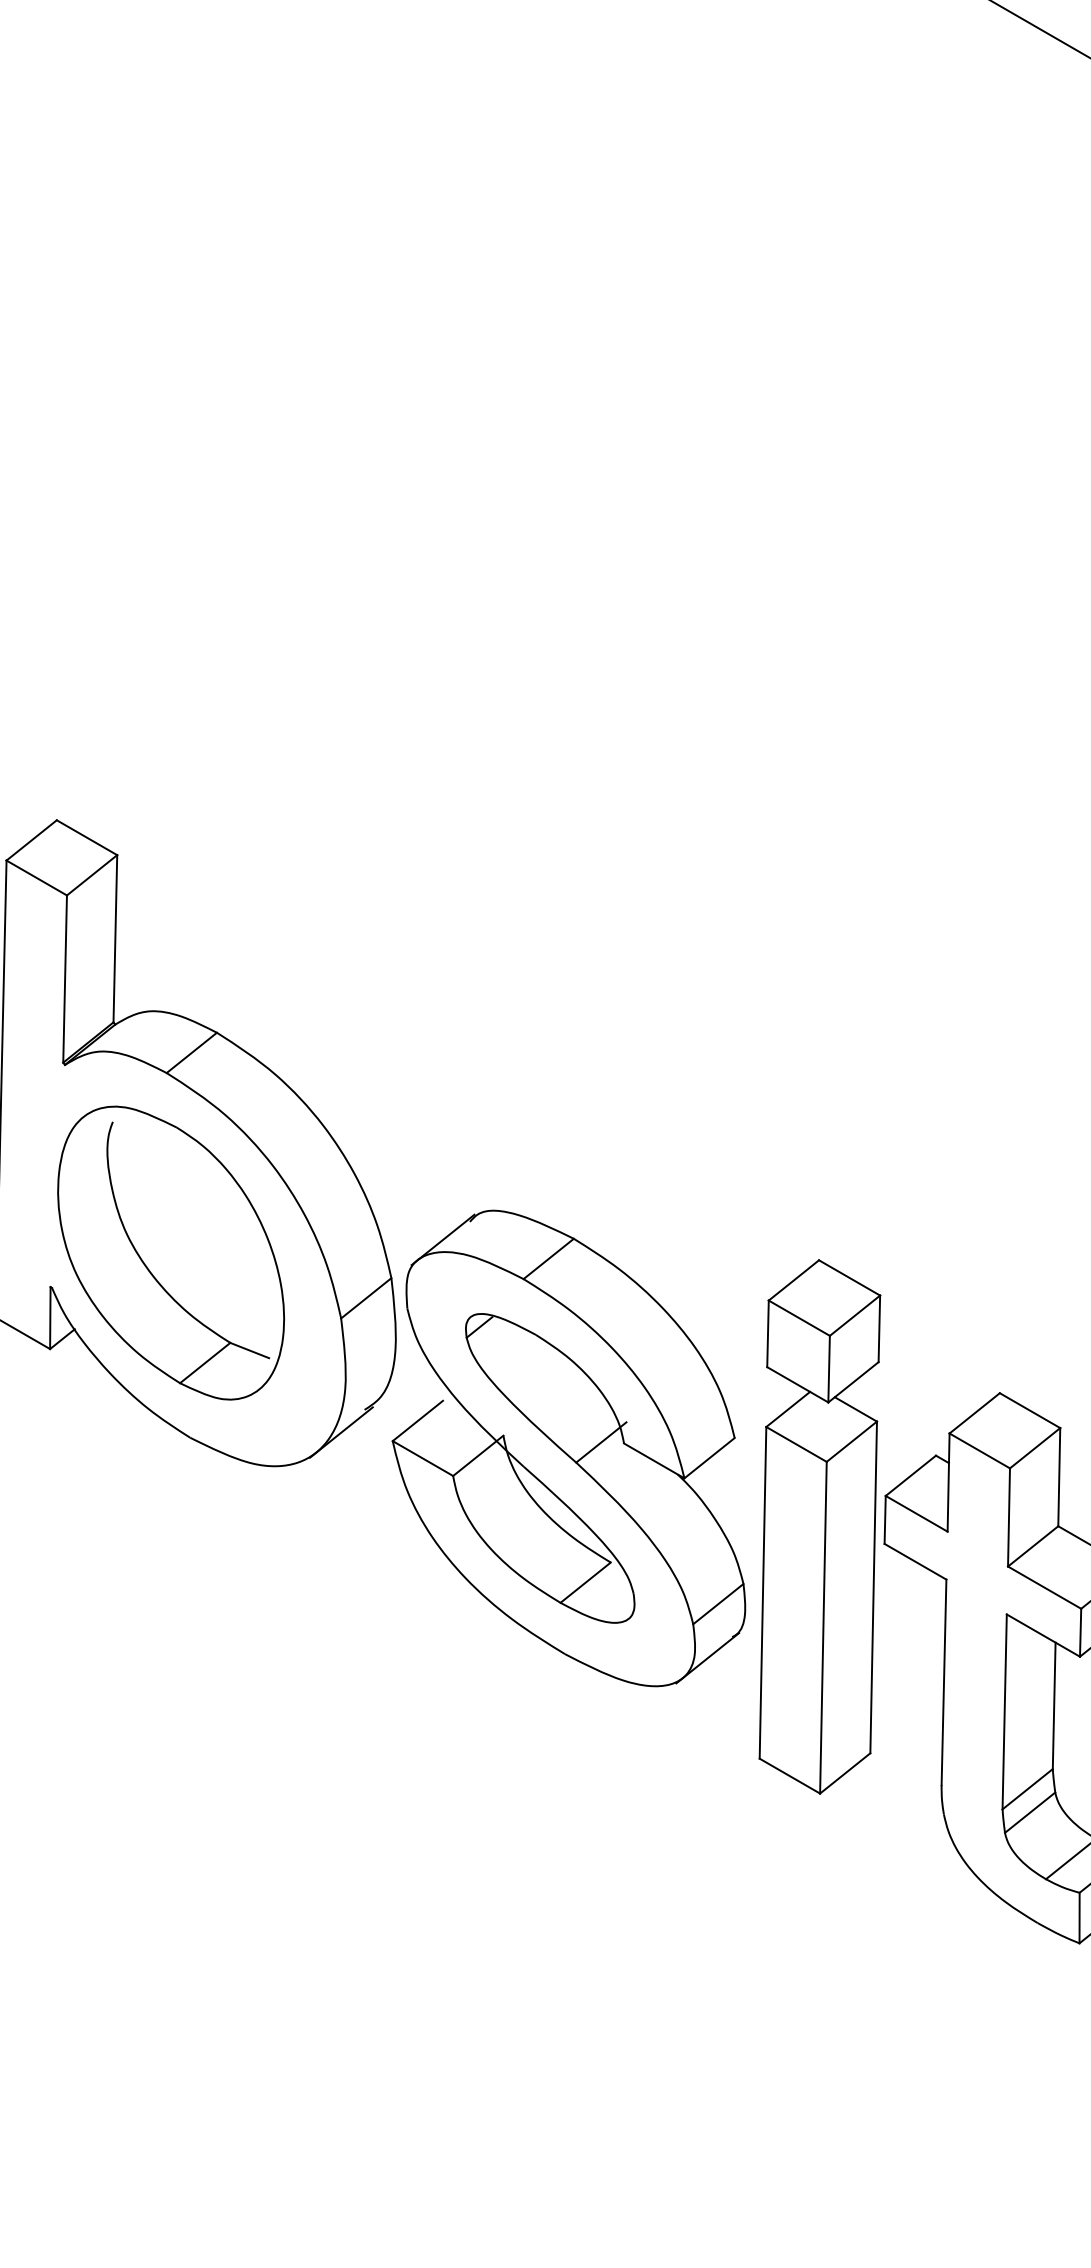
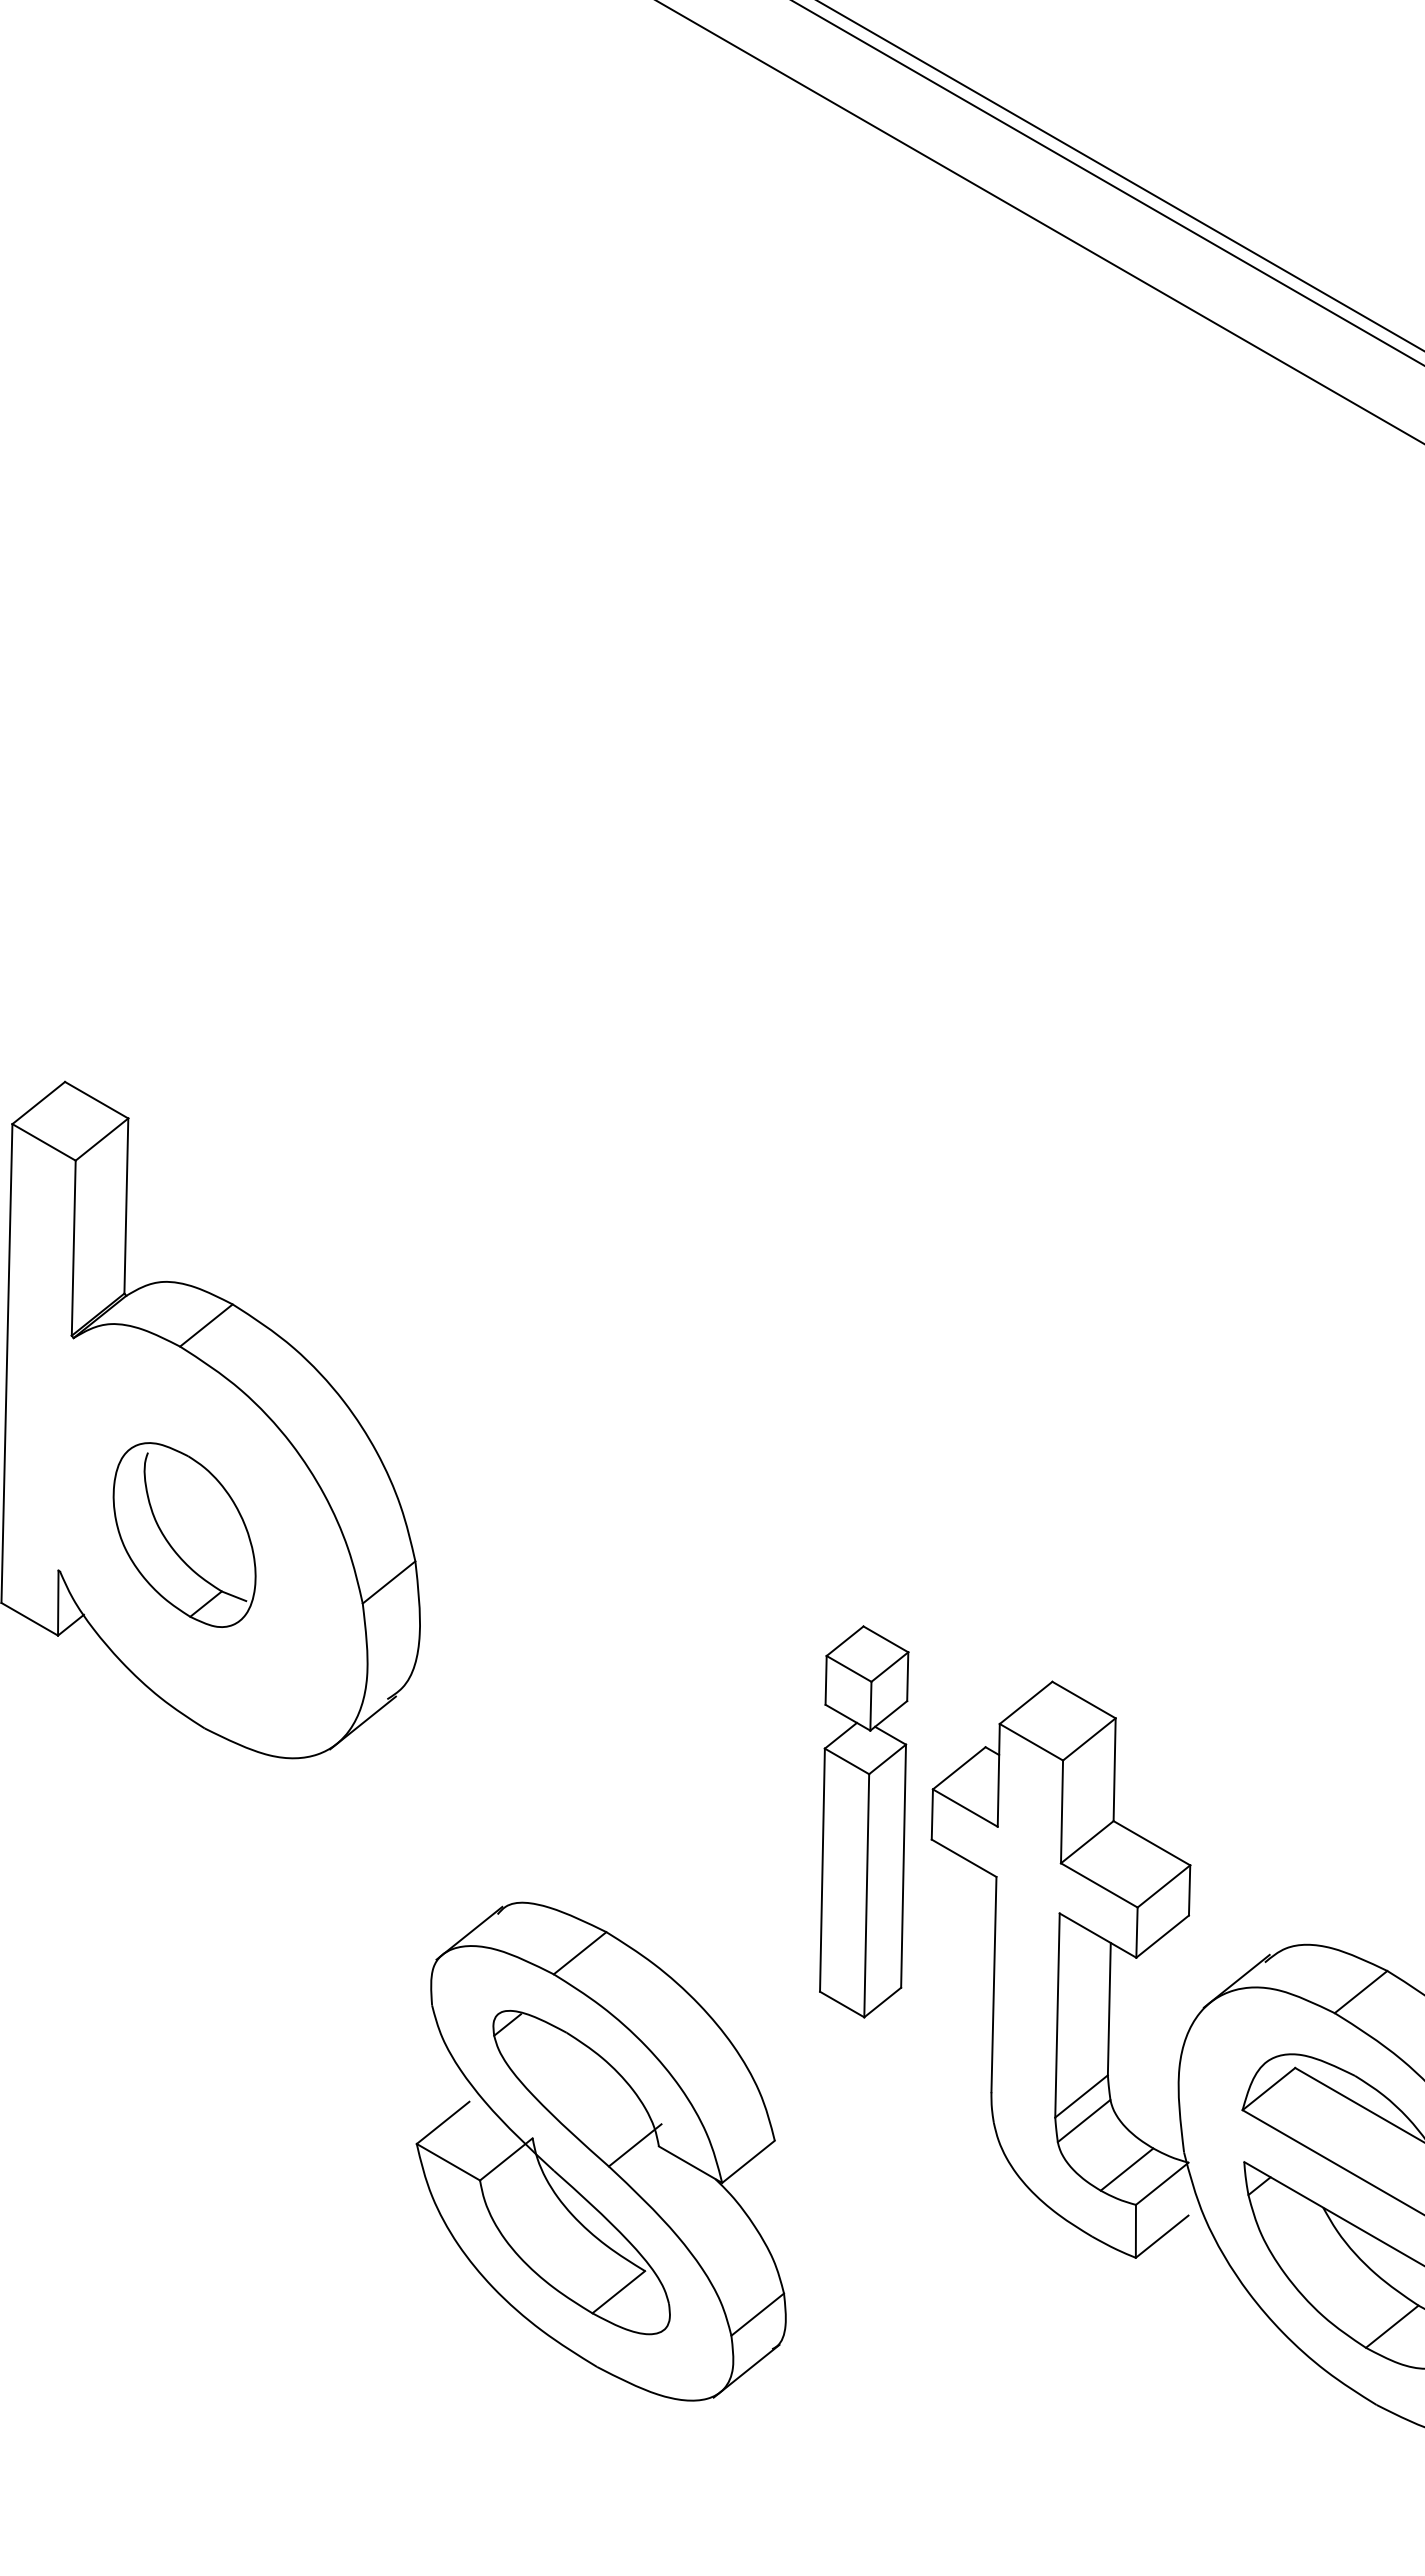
part: (170, 1252) -> (184, 1534), size x0.6
part: (568, 1448) -> (600, 2151), moved
part: (820, 1526) -> (864, 1821), size x0.7

